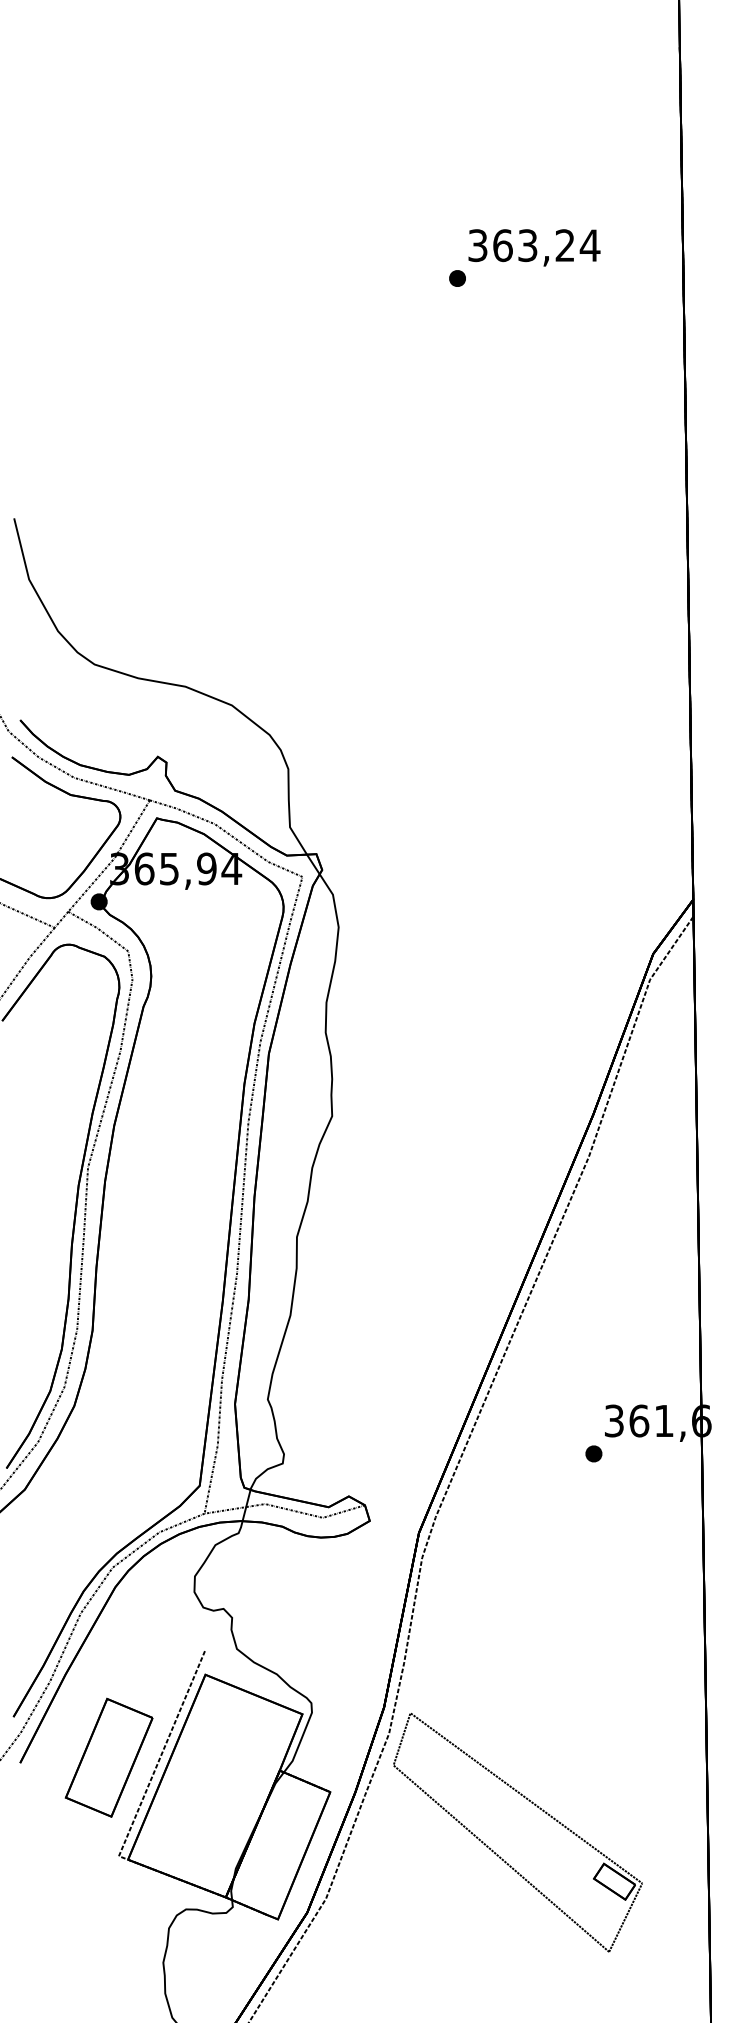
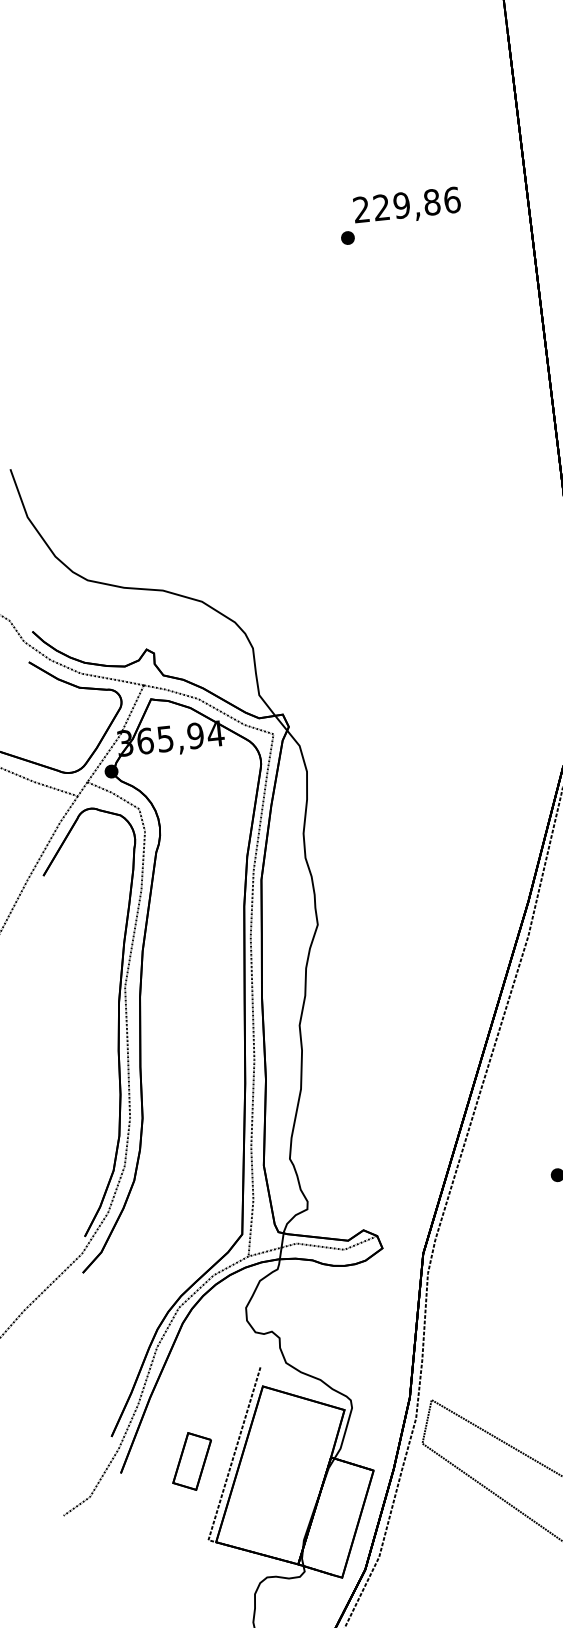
text: (534, 245) -> (407, 204), 363,24 -> 229,86
part: (108, 1757) -> (191, 1461), size x0.6

